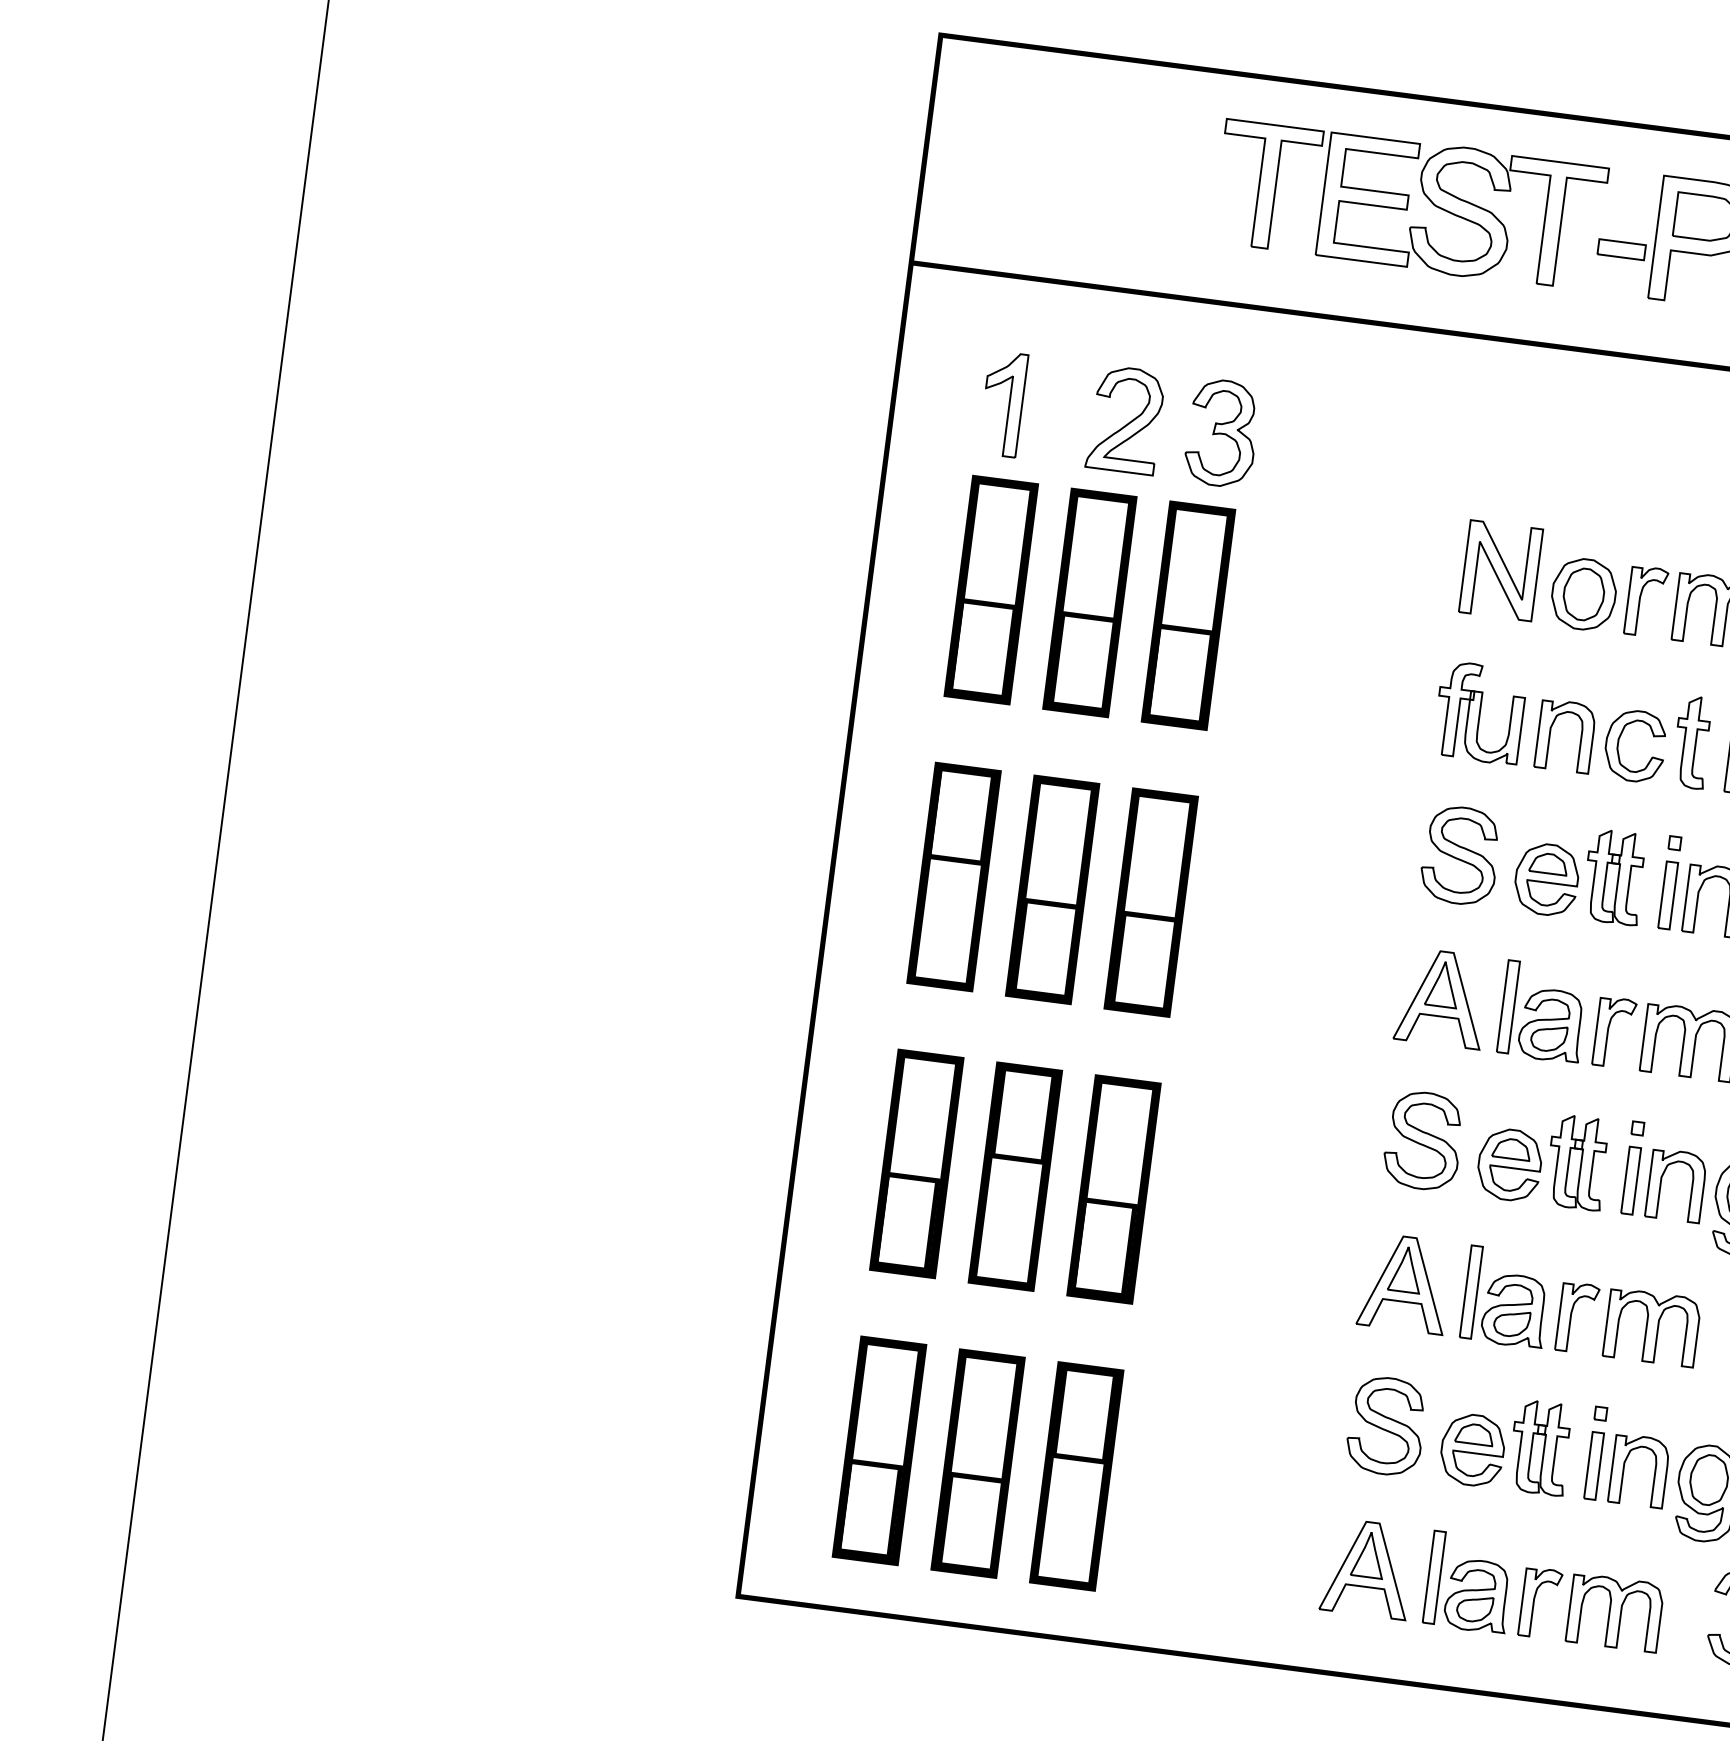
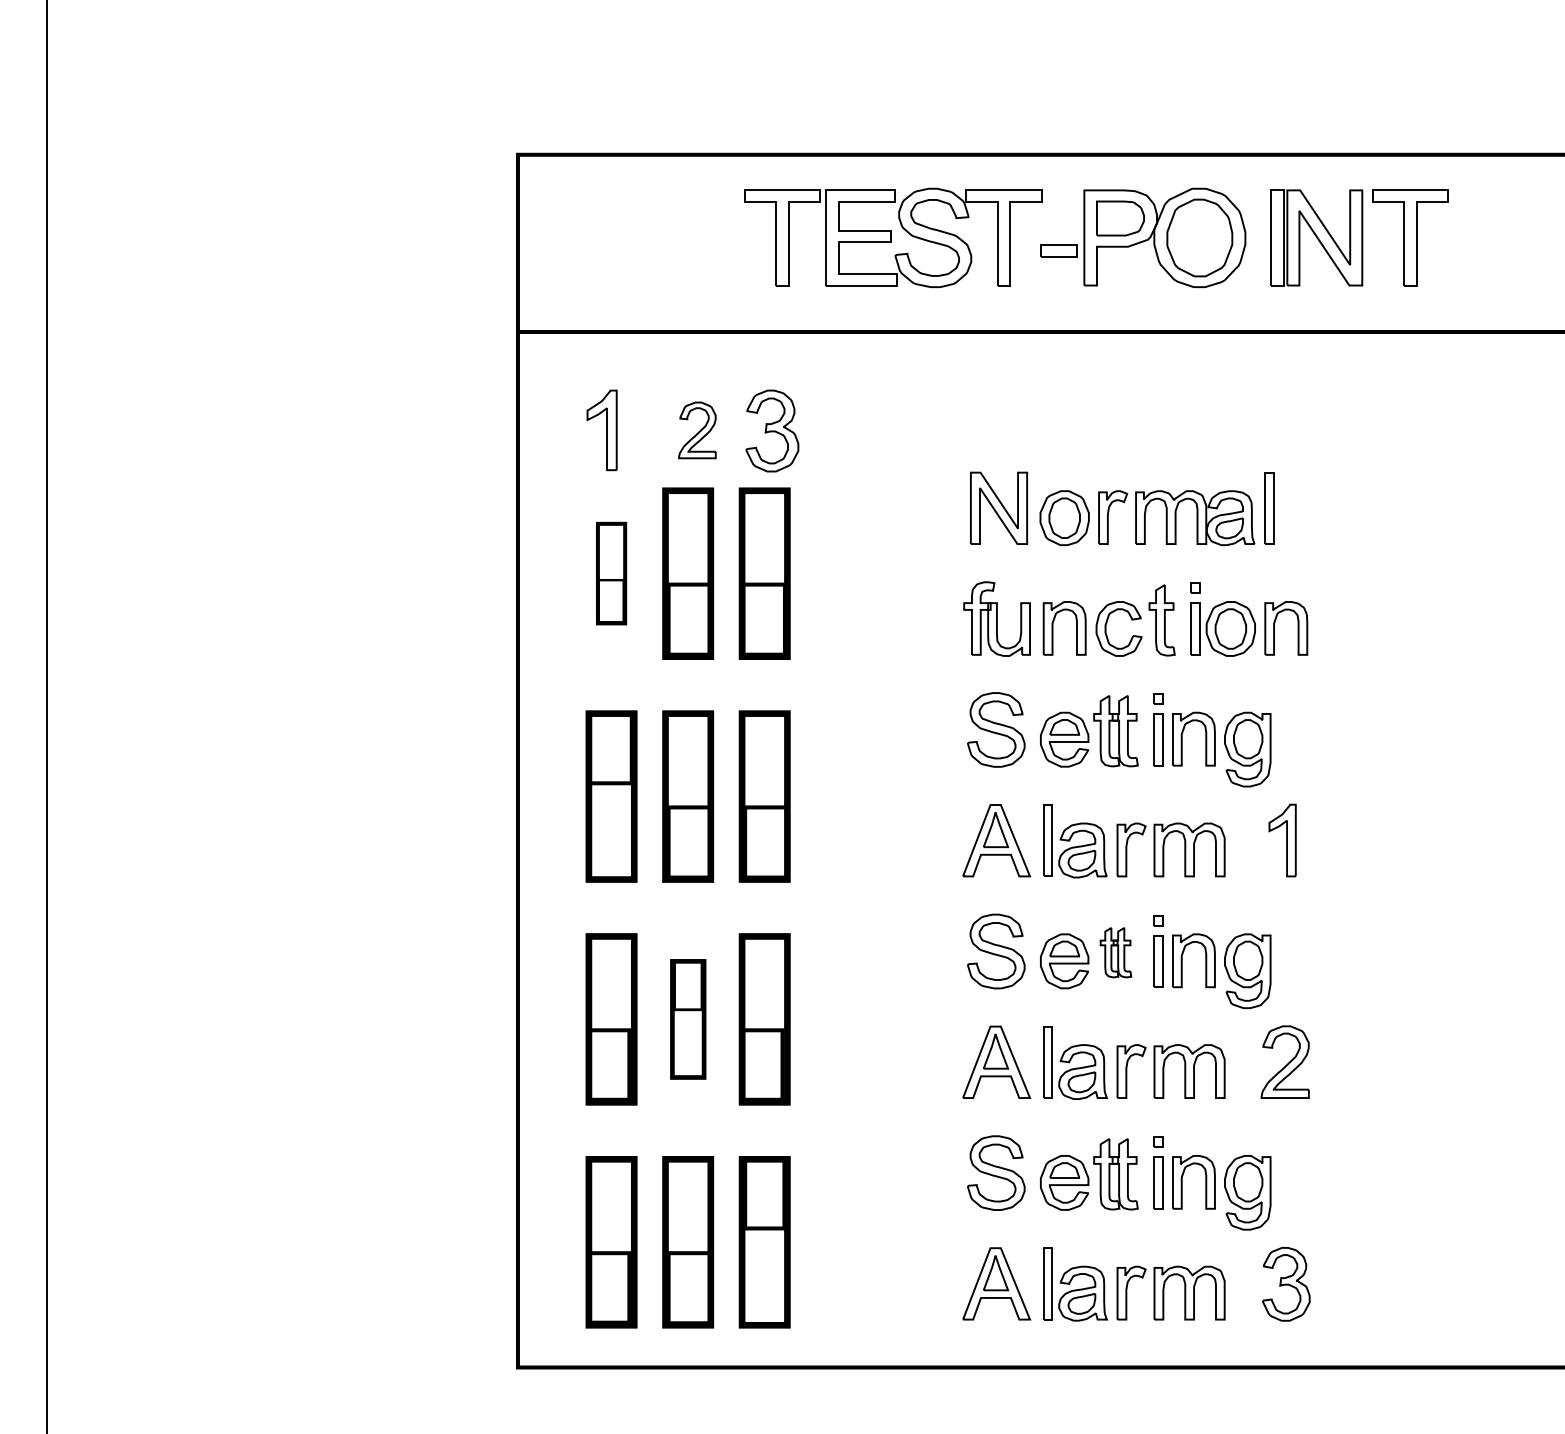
part: (1125, 420) -> (697, 430), size x0.7
part: (991, 589) -> (611, 573), size x0.6
part: (1576, 1162) -> (1115, 952), size x0.7
part: (1015, 1176) -> (688, 1019), size x0.7

